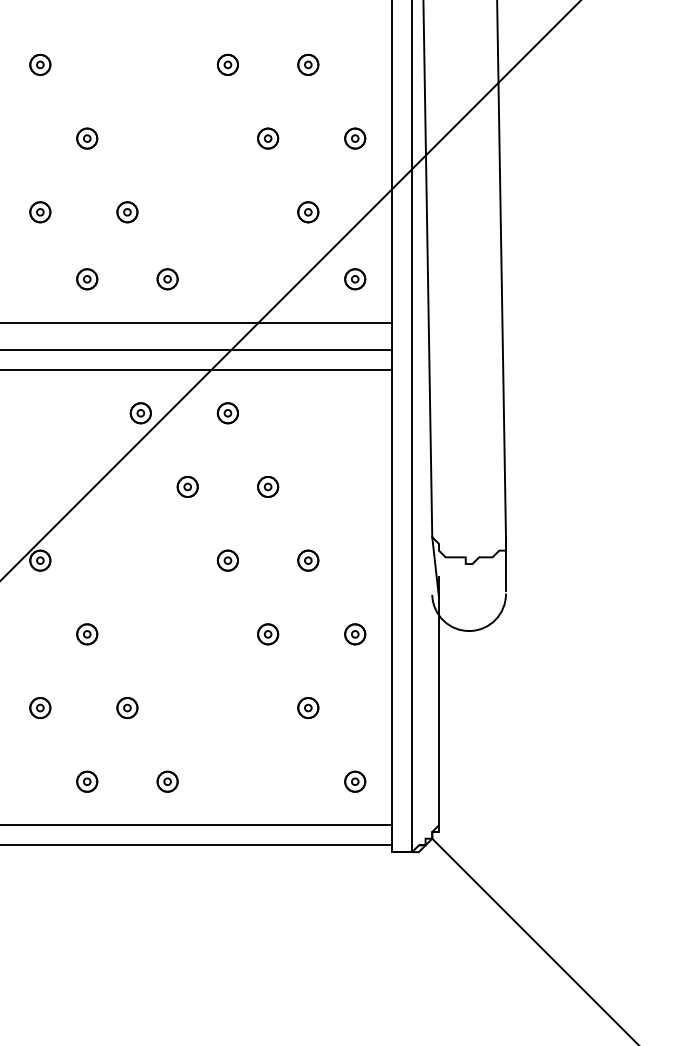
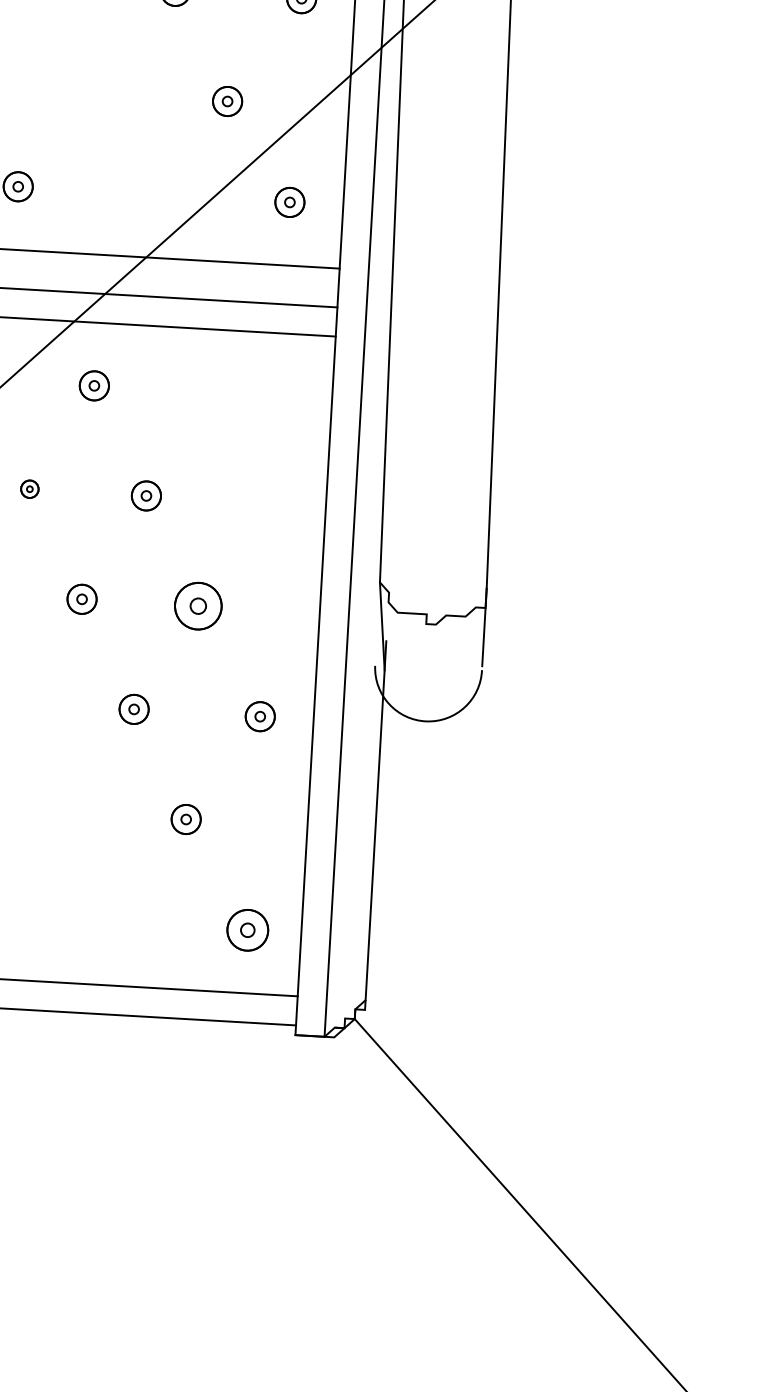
part: (187, 486) -> (29, 488), size x0.6
part: (308, 560) -> (198, 605), size x1.6
part: (355, 781) -> (248, 929), size x1.4

